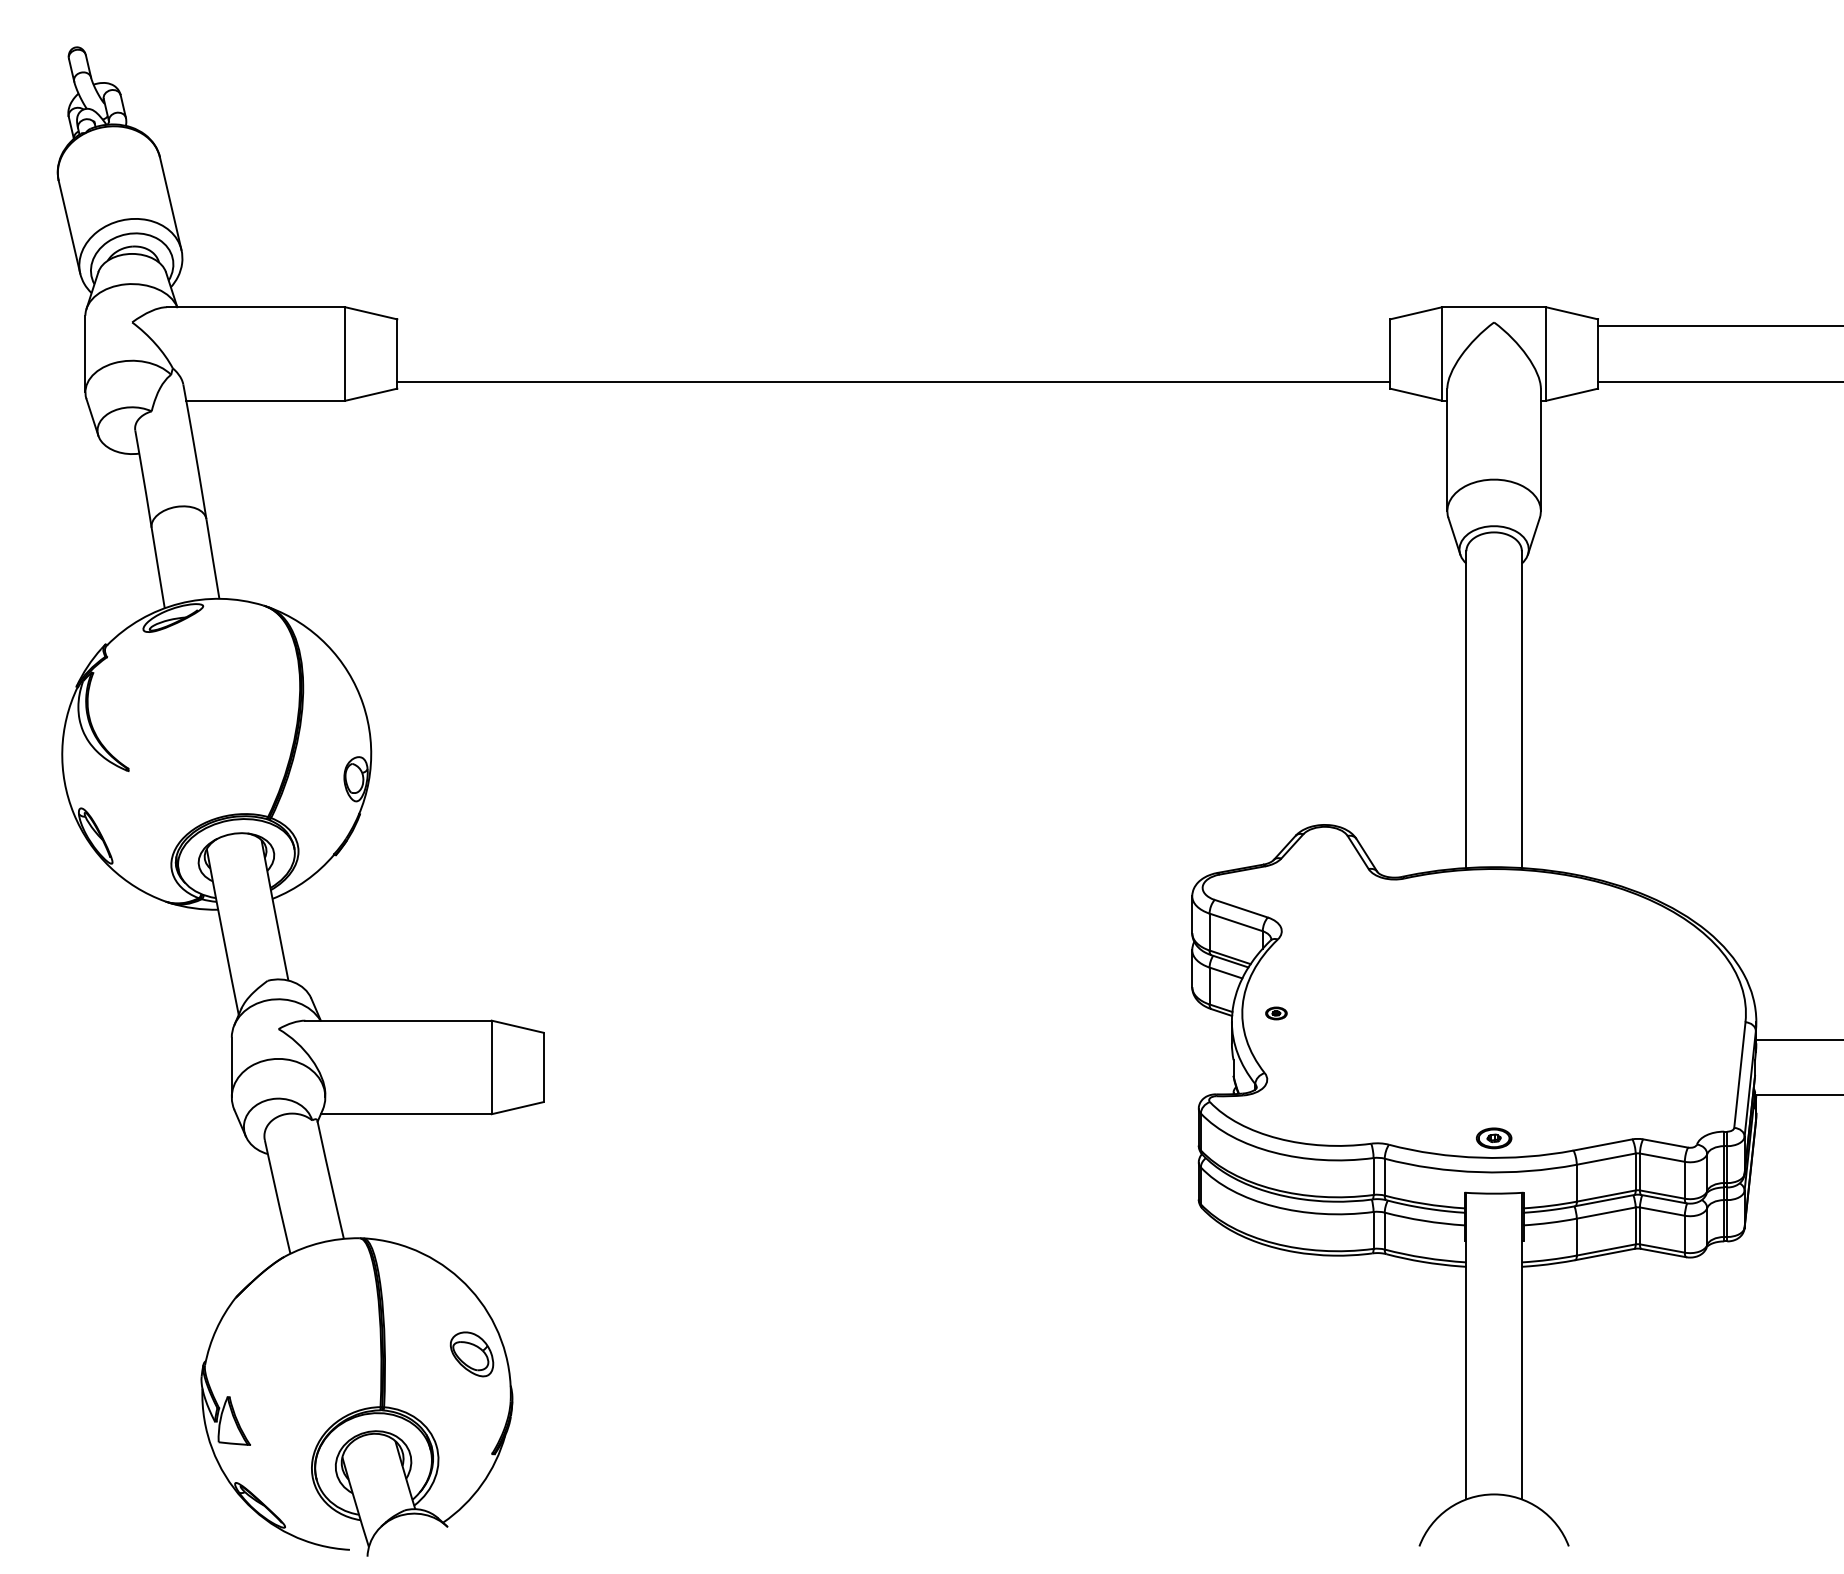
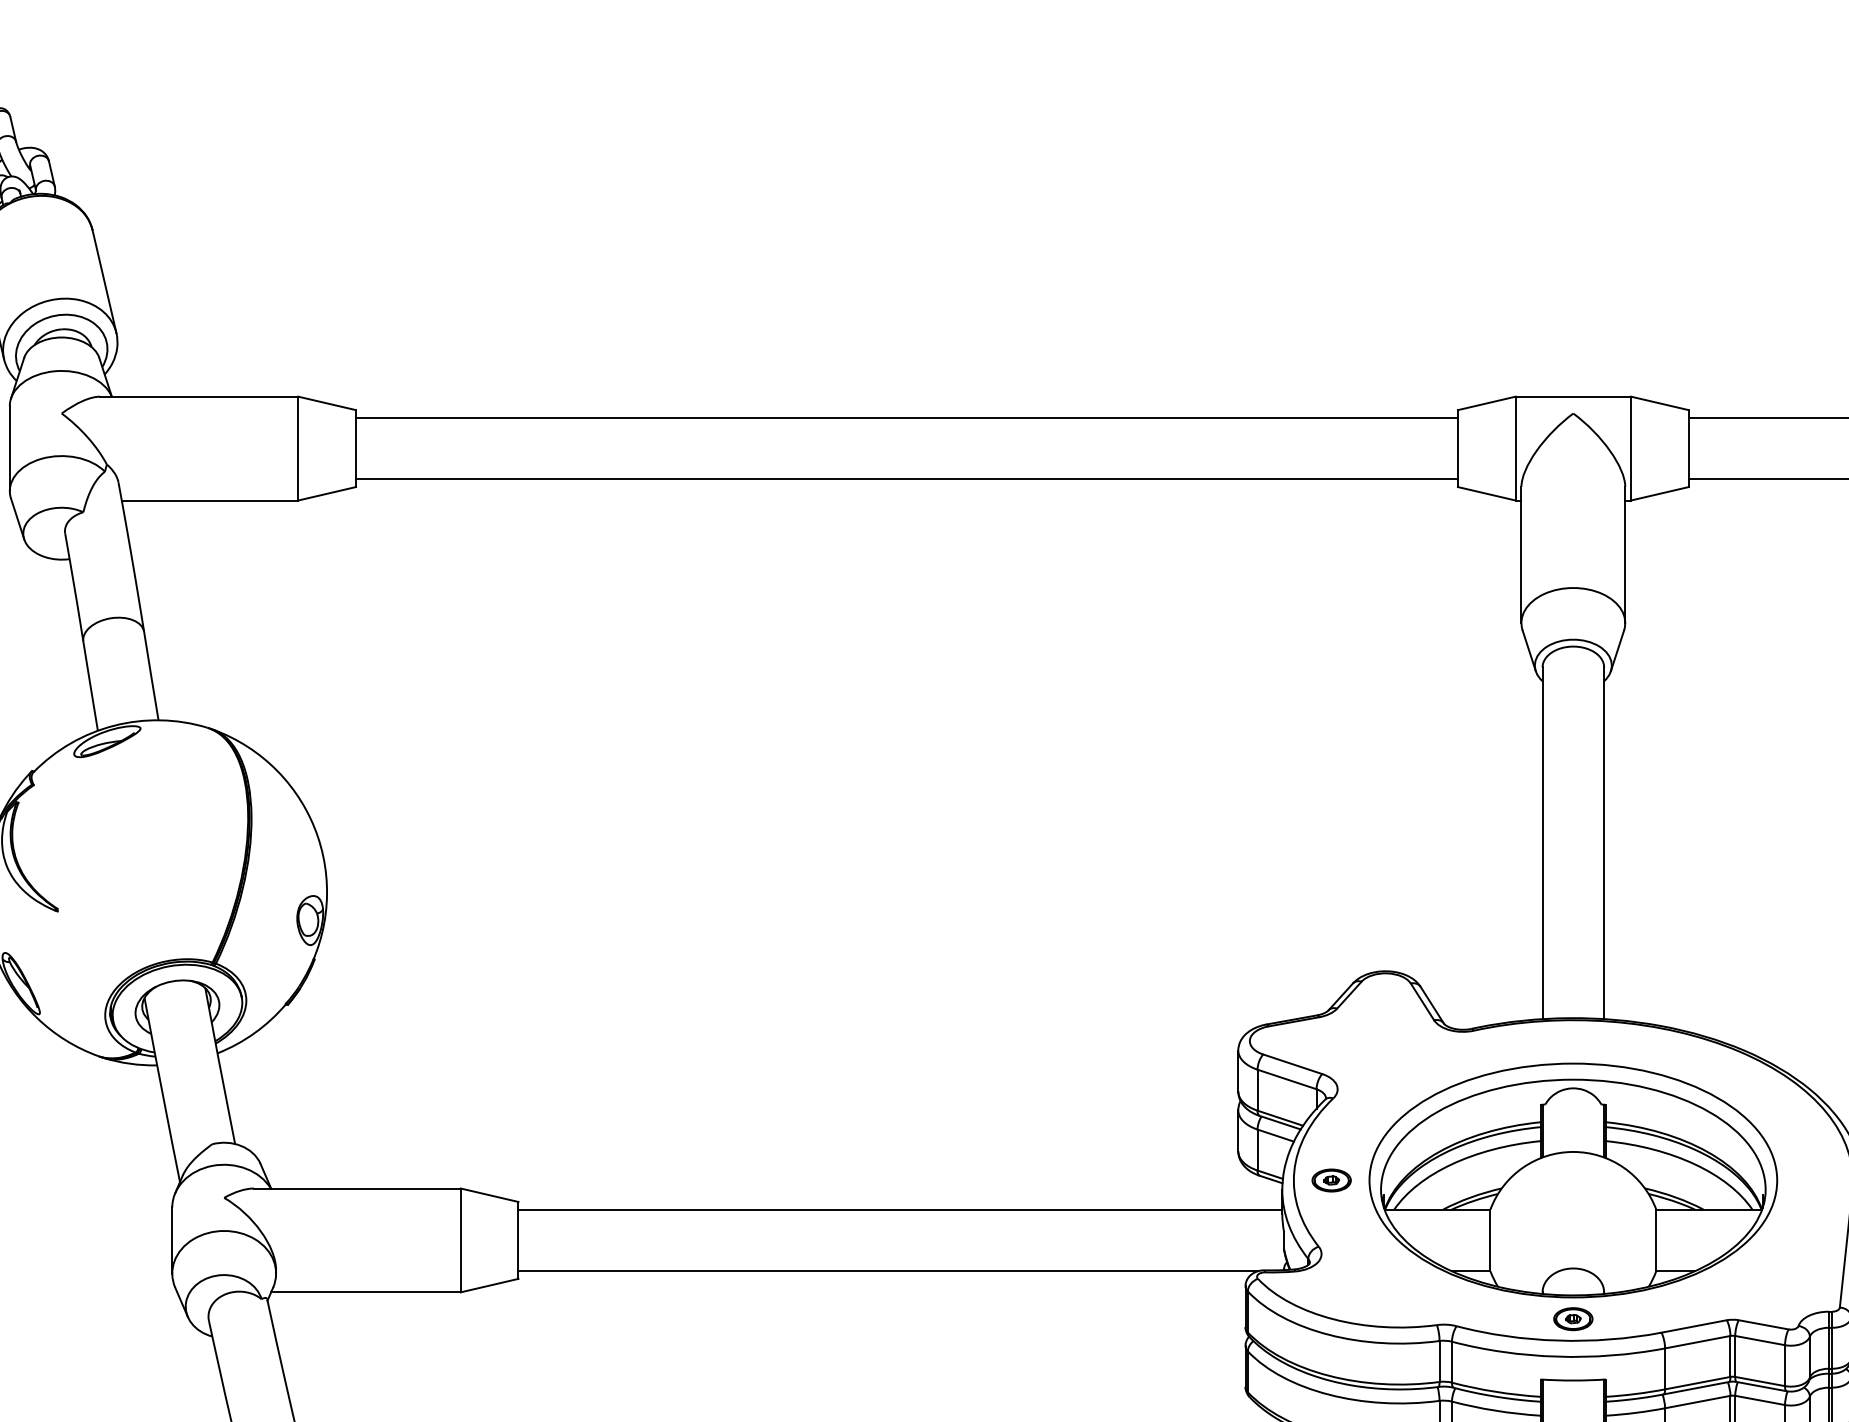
line: (893, 326) -> (906, 418), added
part: (1276, 1013) -> (1331, 1180), size x1.67
part: (1493, 1013) -> (1572, 1180), added
line: (887, 1039) -> (900, 1209), added
line: (876, 1095) -> (887, 1271), added

